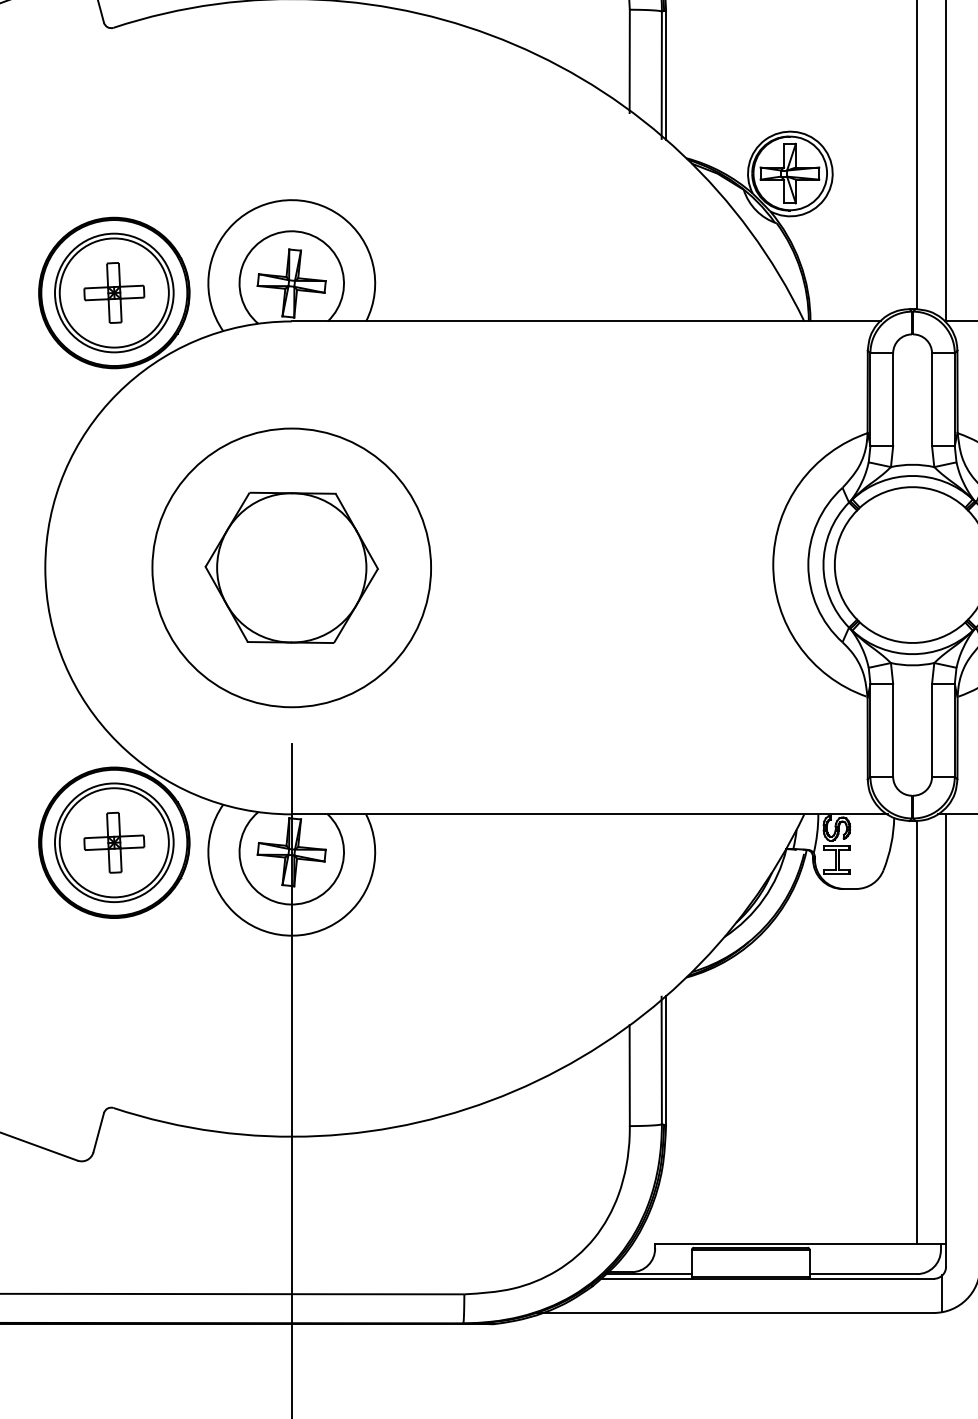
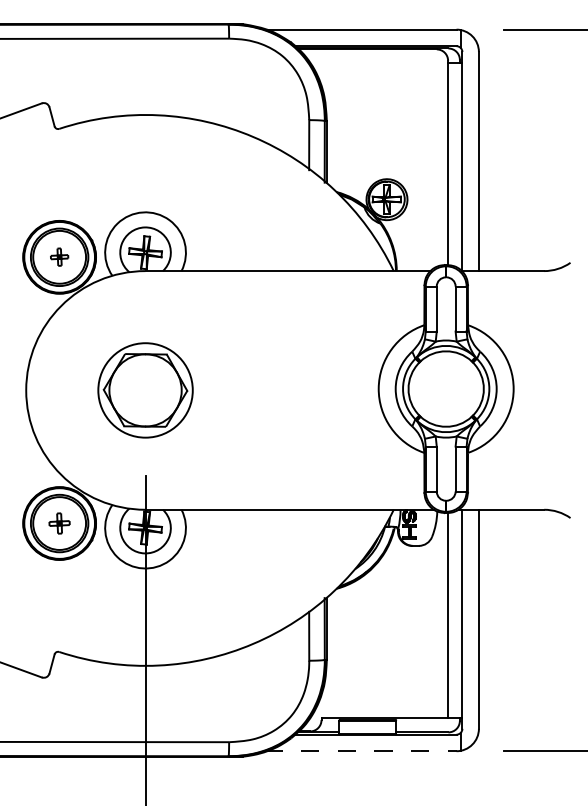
part: (114, 291) -> (59, 256), size x0.6
circle: (291, 565) -> (145, 389), size x0.7
part: (114, 842) -> (59, 523), size x0.7
line: (735, 1313) -> (360, 751), solid -> dashed

